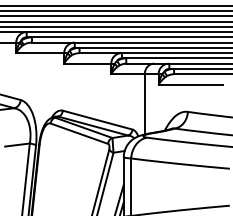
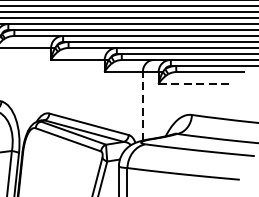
line: (191, 84) -> (196, 83), solid -> dashed
line: (144, 103) -> (142, 105), solid -> dashed

